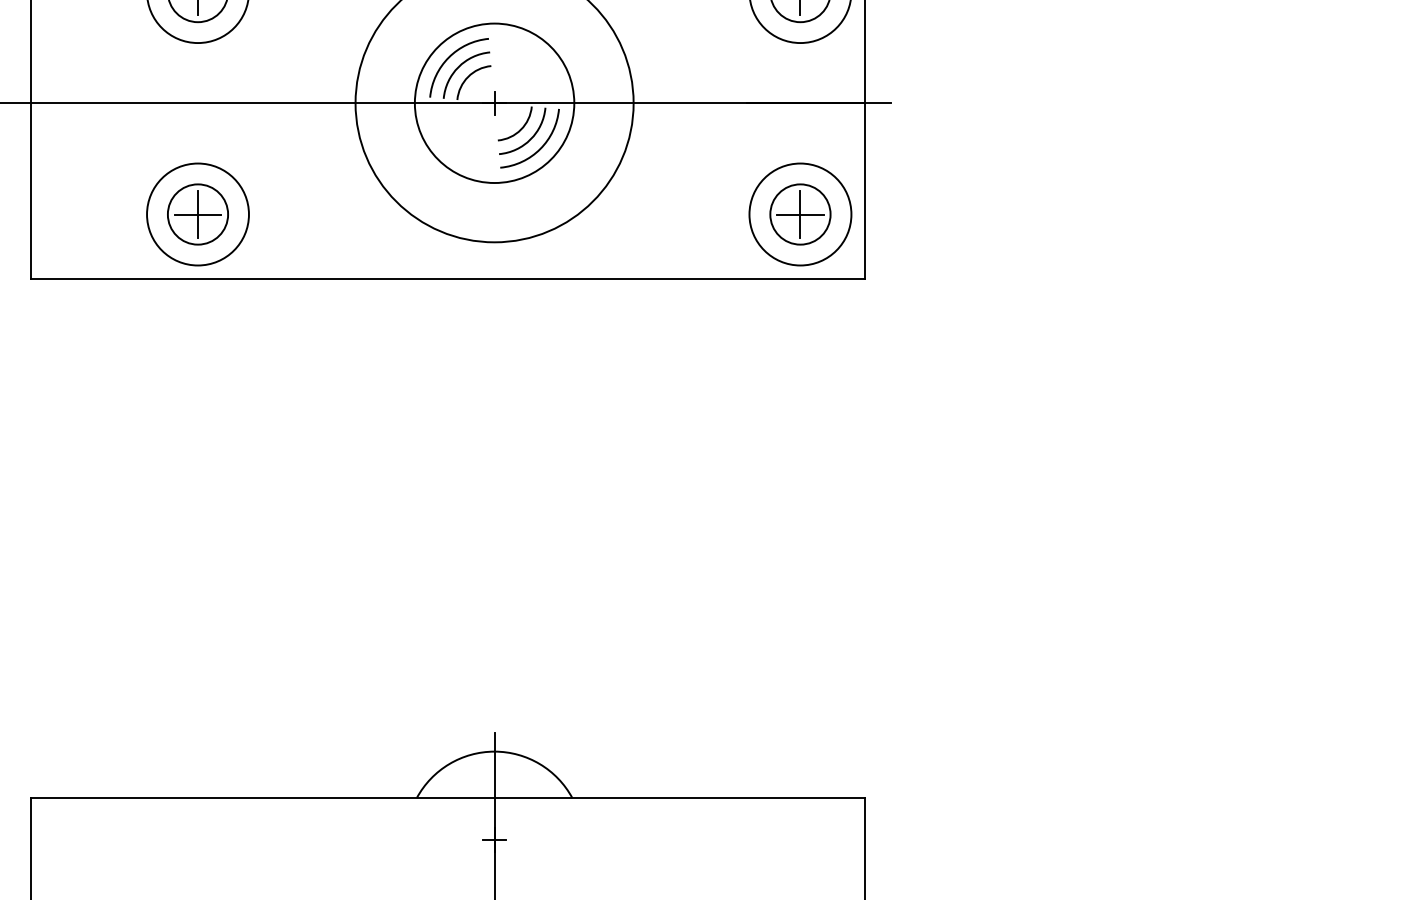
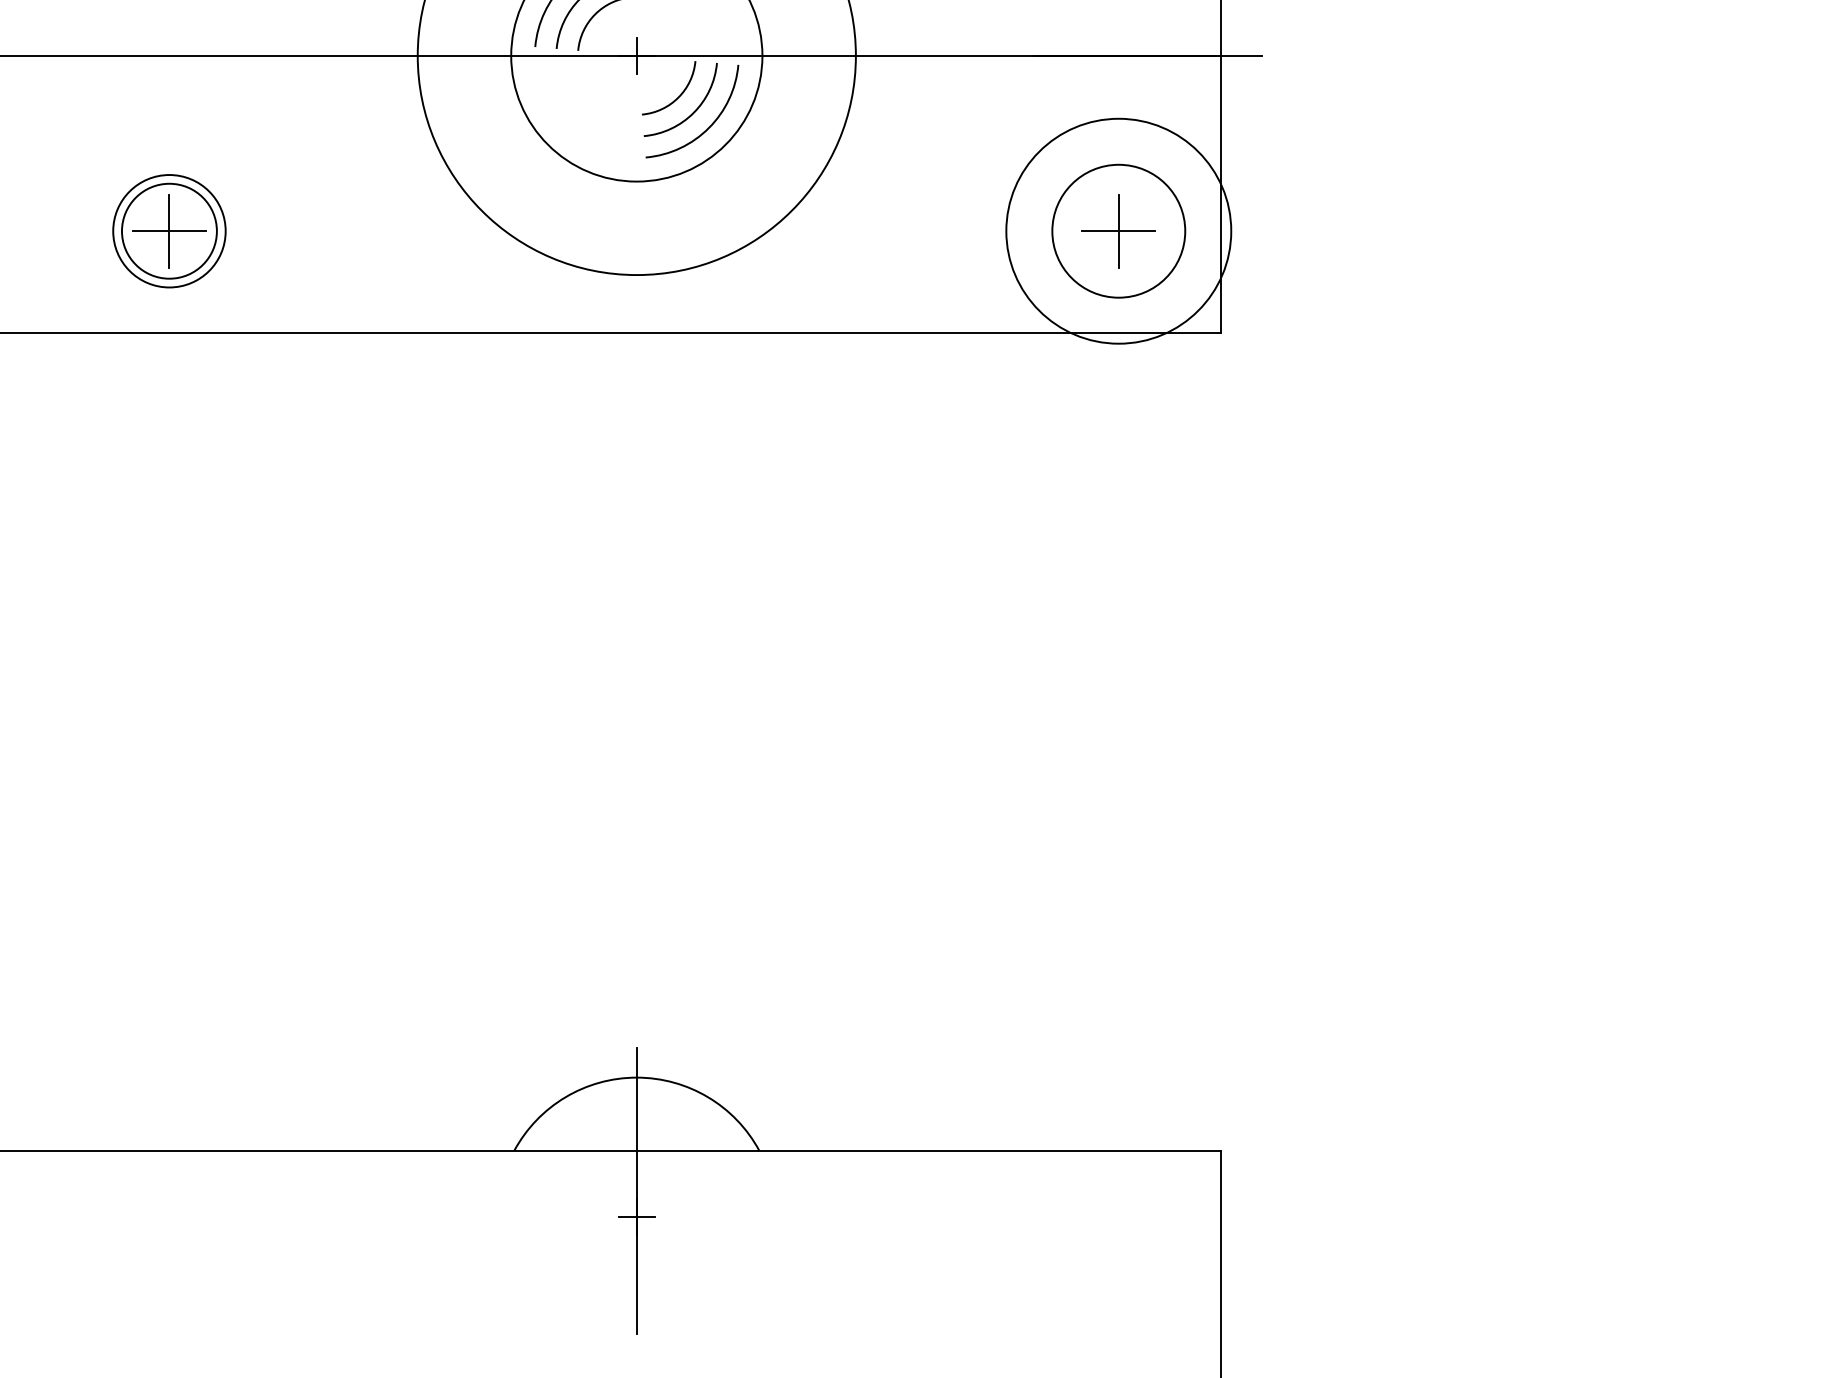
circle: (197, 214) -> (168, 231), size x0.7
circle: (800, 214) -> (1118, 231), size x1.4
circle: (800, 214) -> (1118, 231), size x1.4

